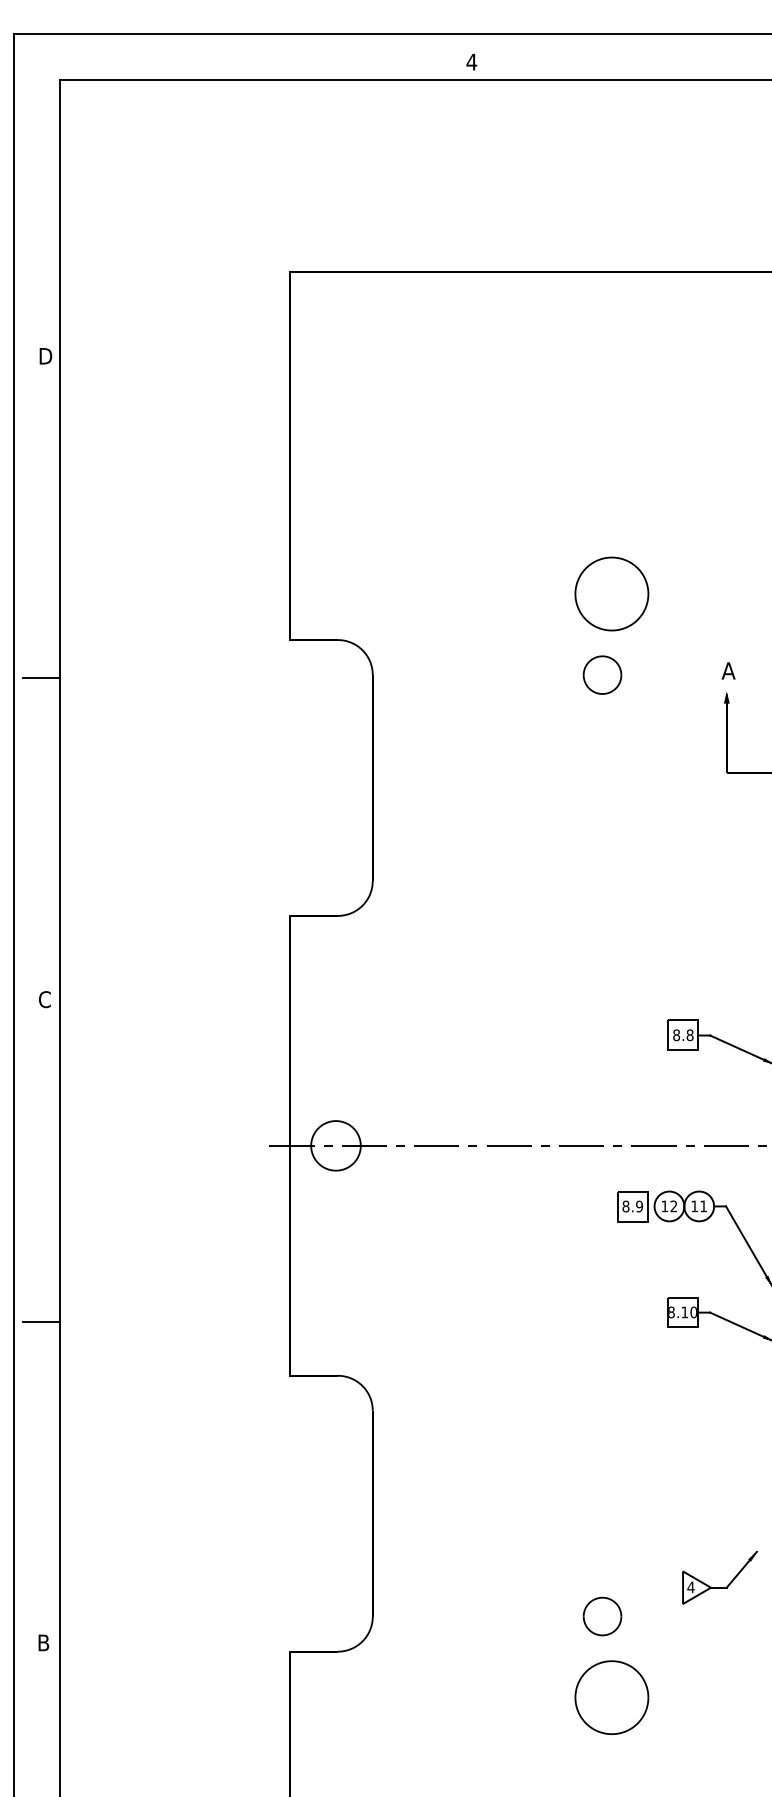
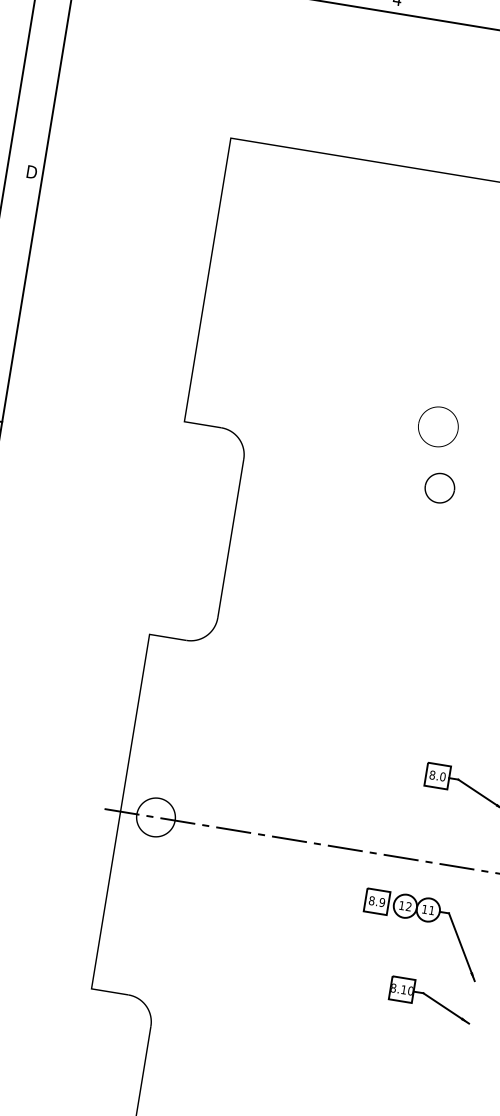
part: (611, 593) -> (438, 426), size x0.7
part: (602, 674) -> (439, 487), moved
text: (689, 1034) -> (442, 776), 8.8 -> 8.0

